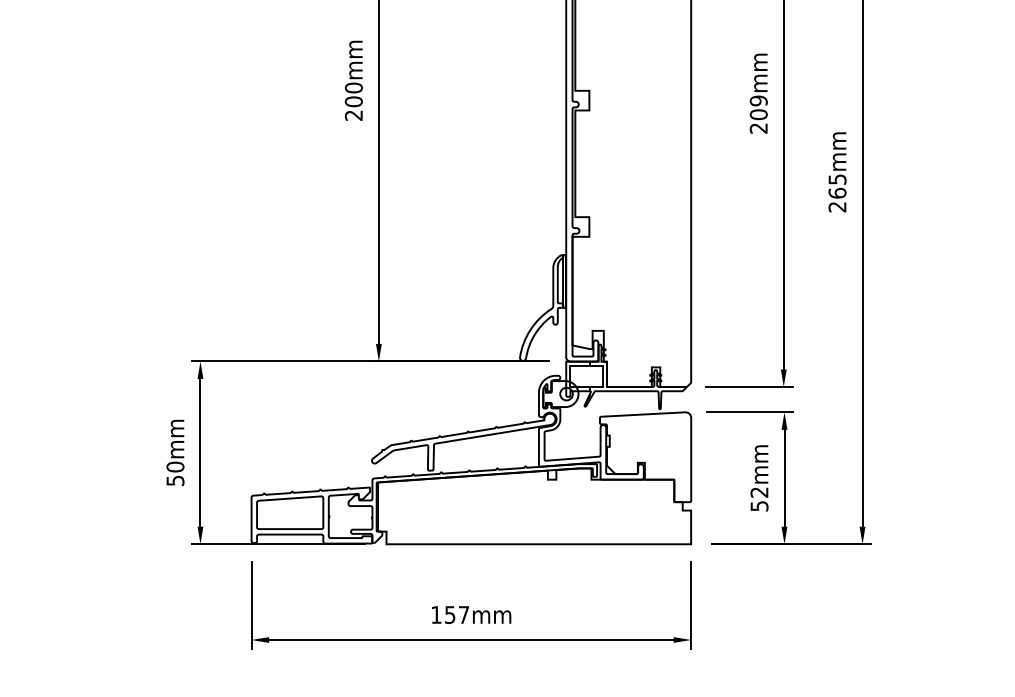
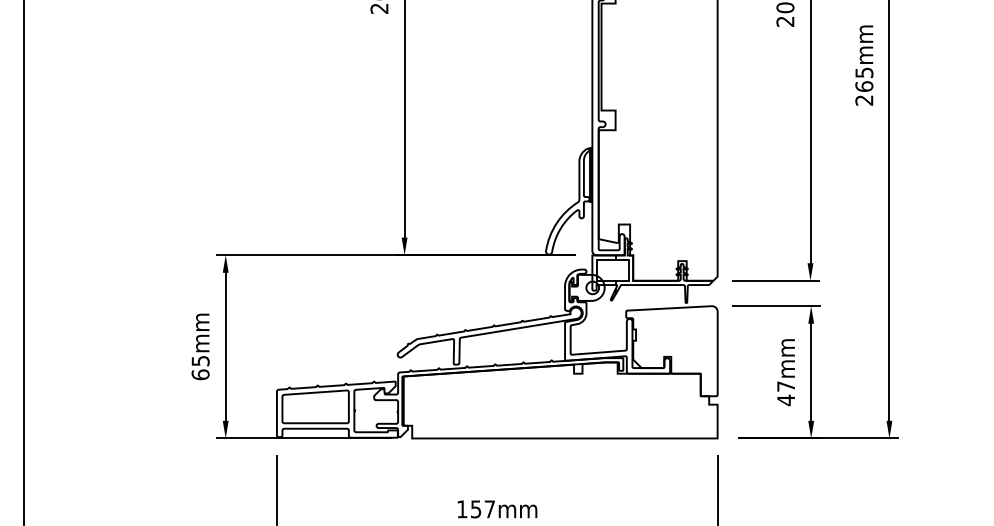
text: (175, 473) -> (200, 367), 50mm -> 65mm
text: (759, 499) -> (786, 393), 52mm -> 47mm

